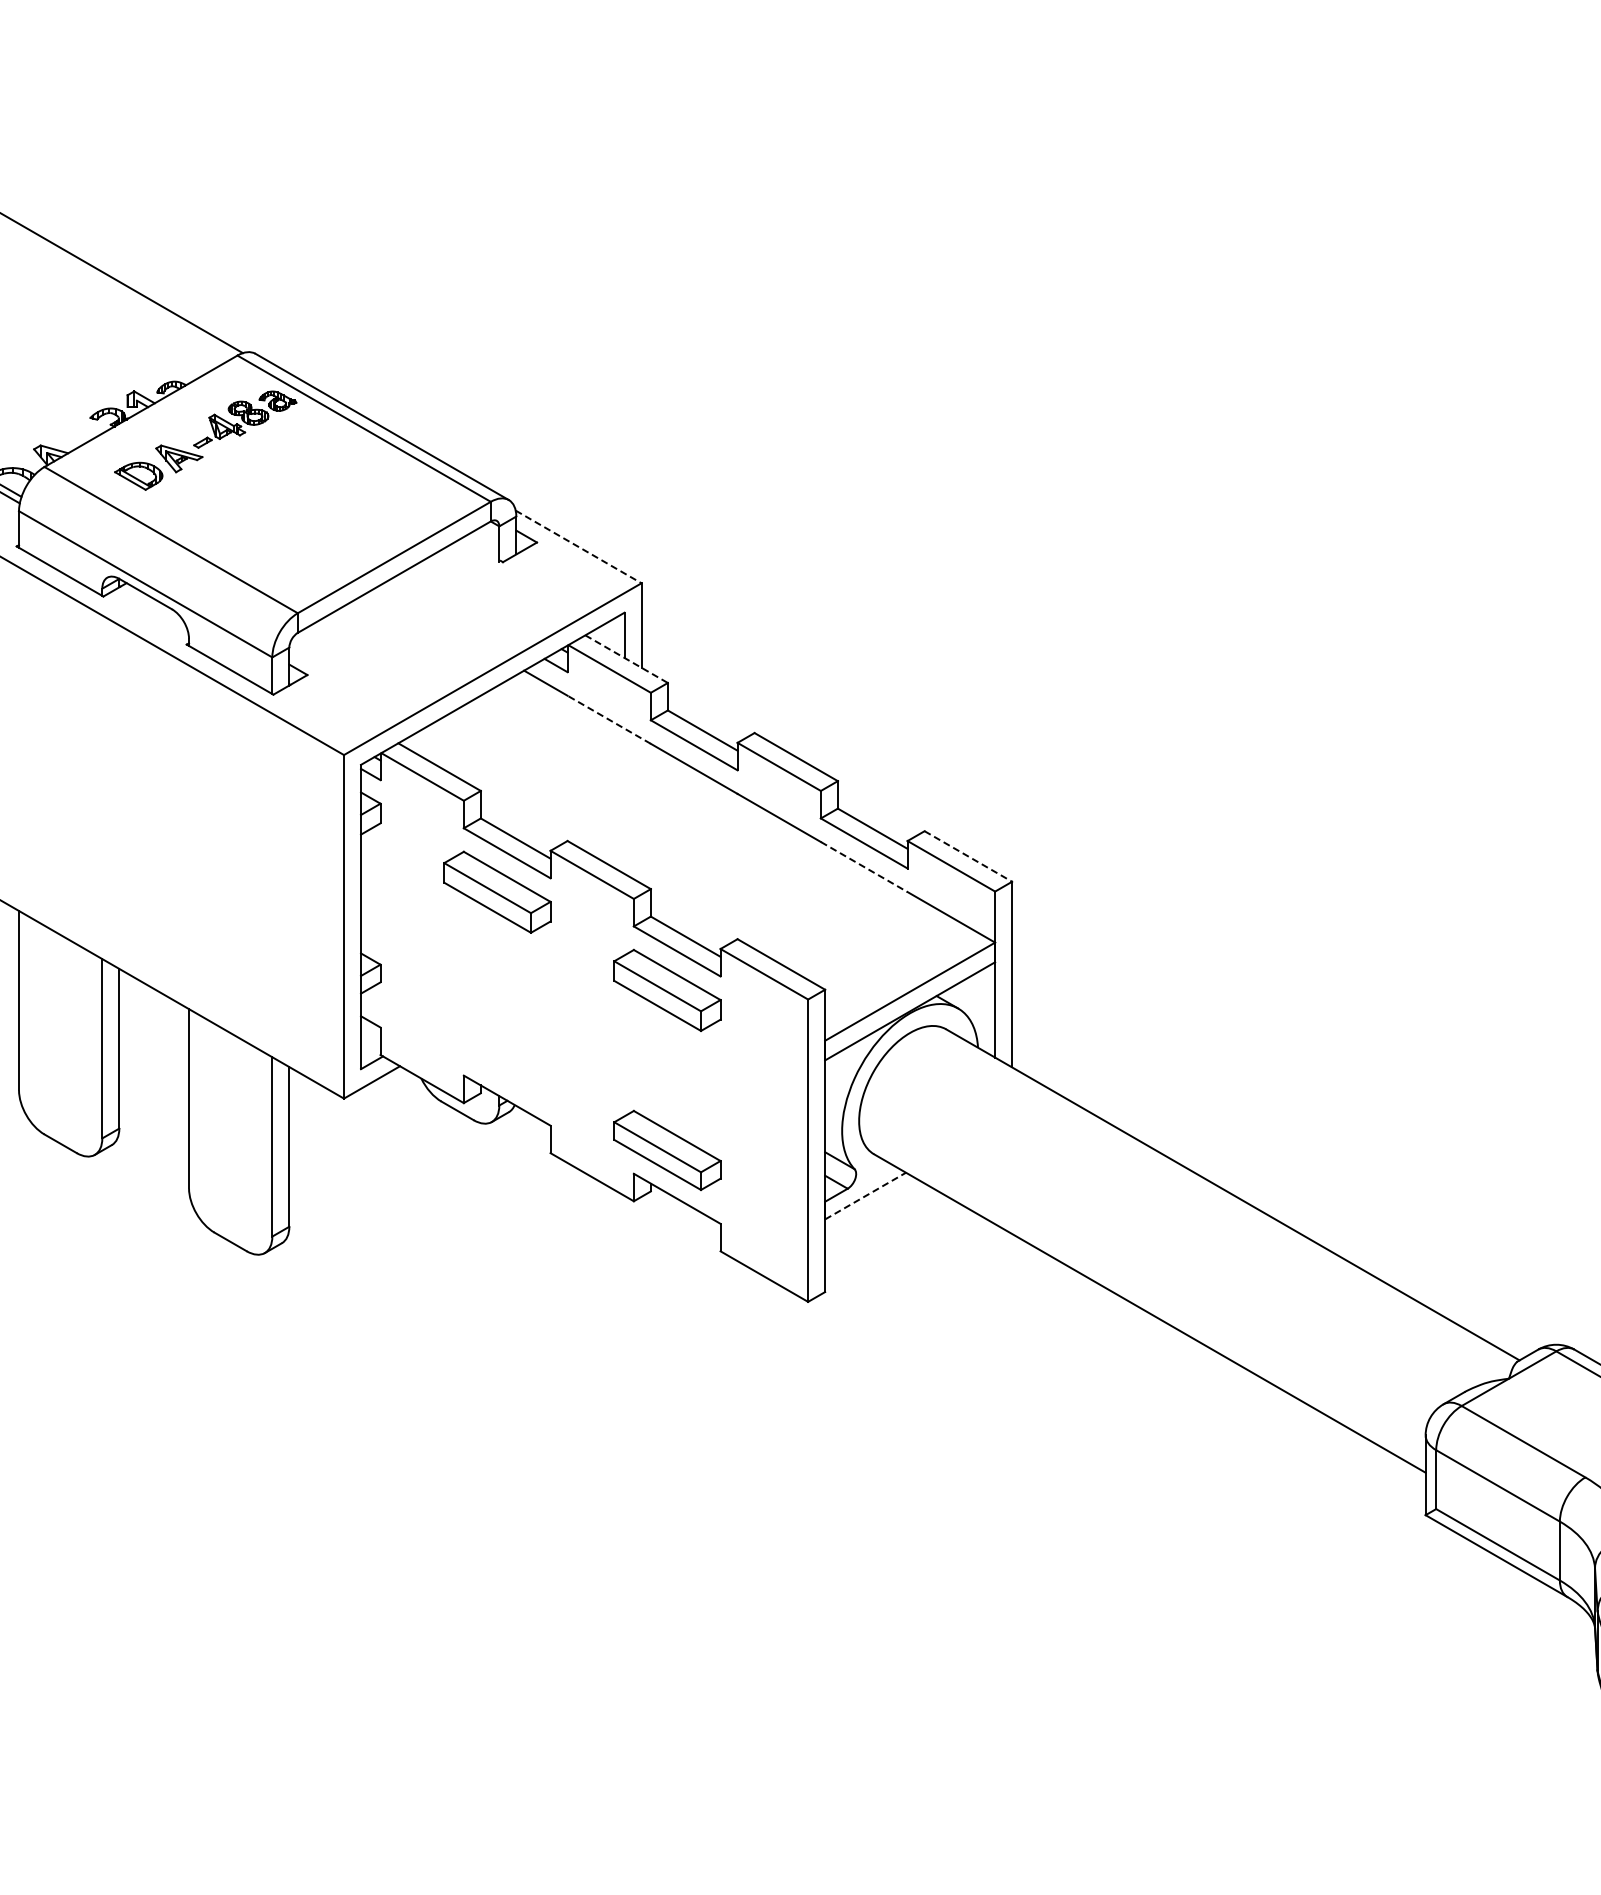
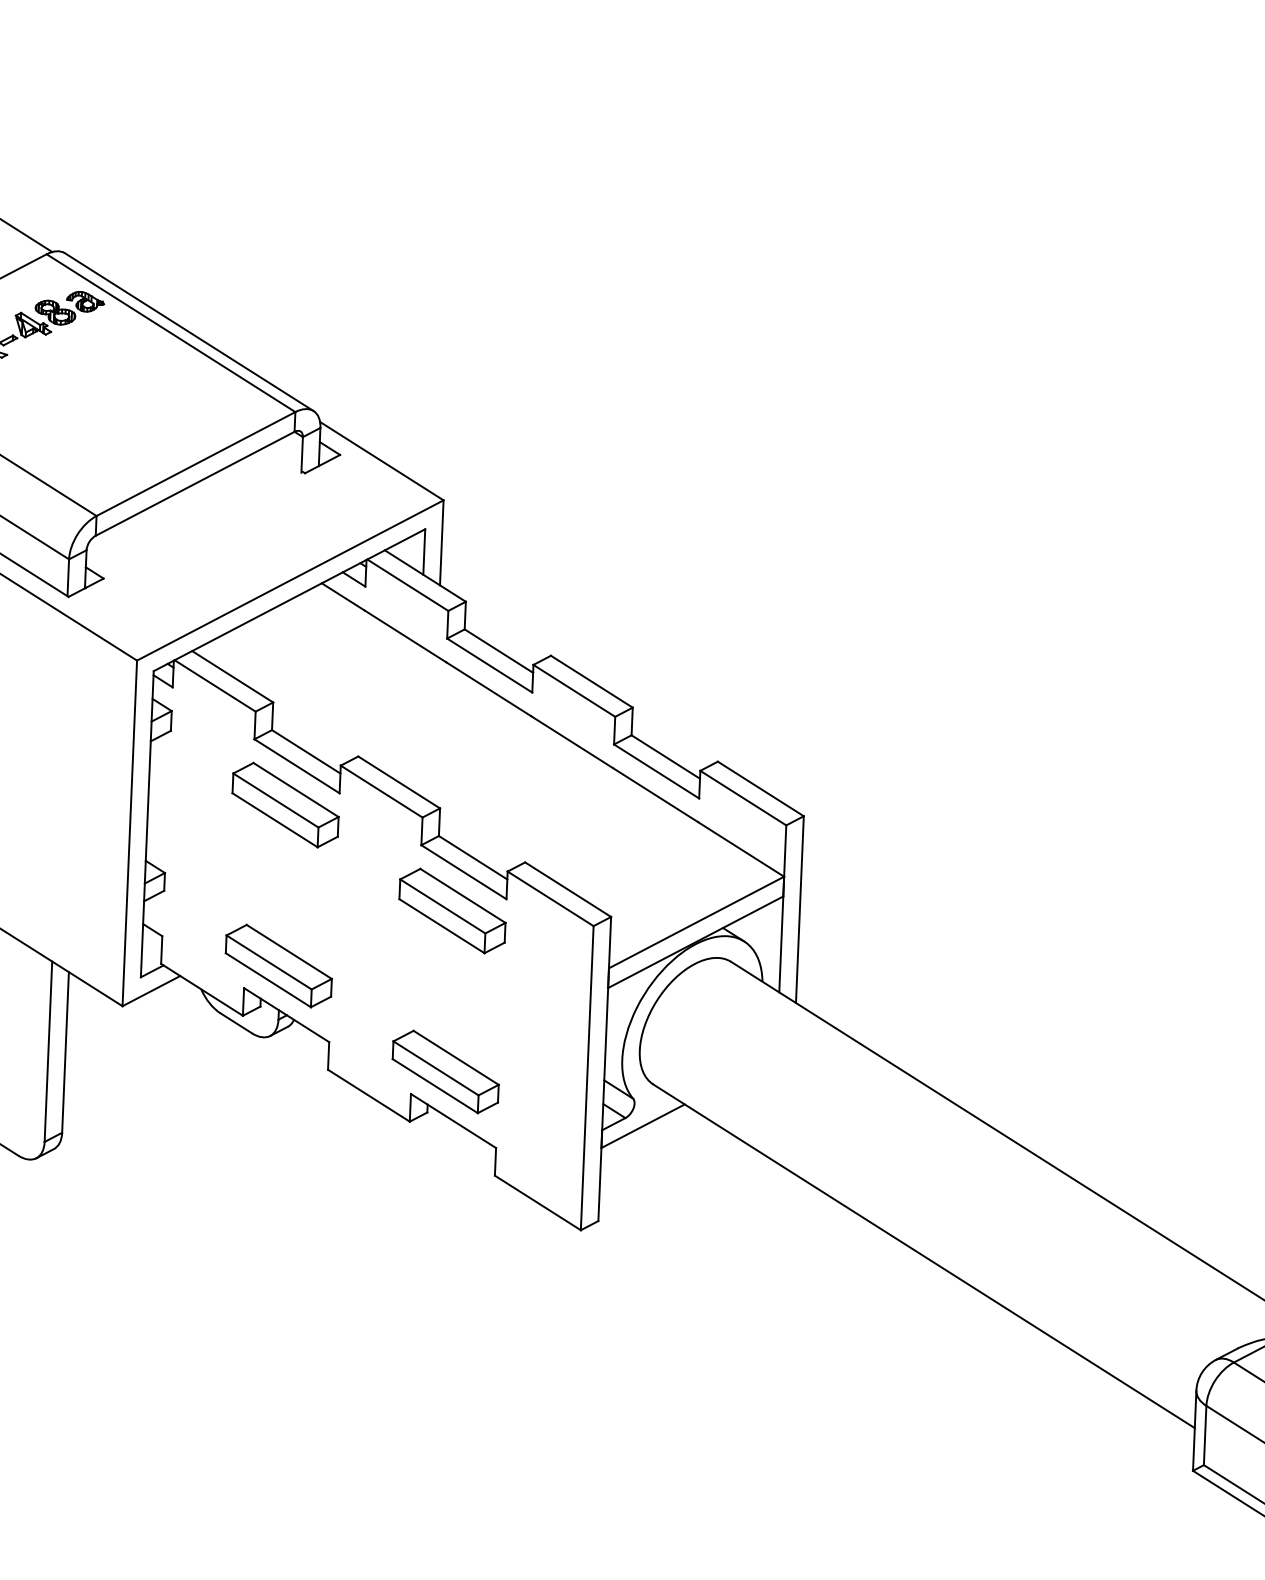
line: (578, 546) -> (381, 460), dashed -> solid
line: (626, 659) -> (425, 576), dashed -> solid
line: (608, 719) -> (404, 635), dashed -> solid
line: (968, 856) -> (760, 788), dashed -> solid
line: (864, 867) -> (655, 795), dashed -> solid
part: (497, 1051) -> (278, 965), added
line: (865, 1196) -> (643, 1126), dashed -> solid

